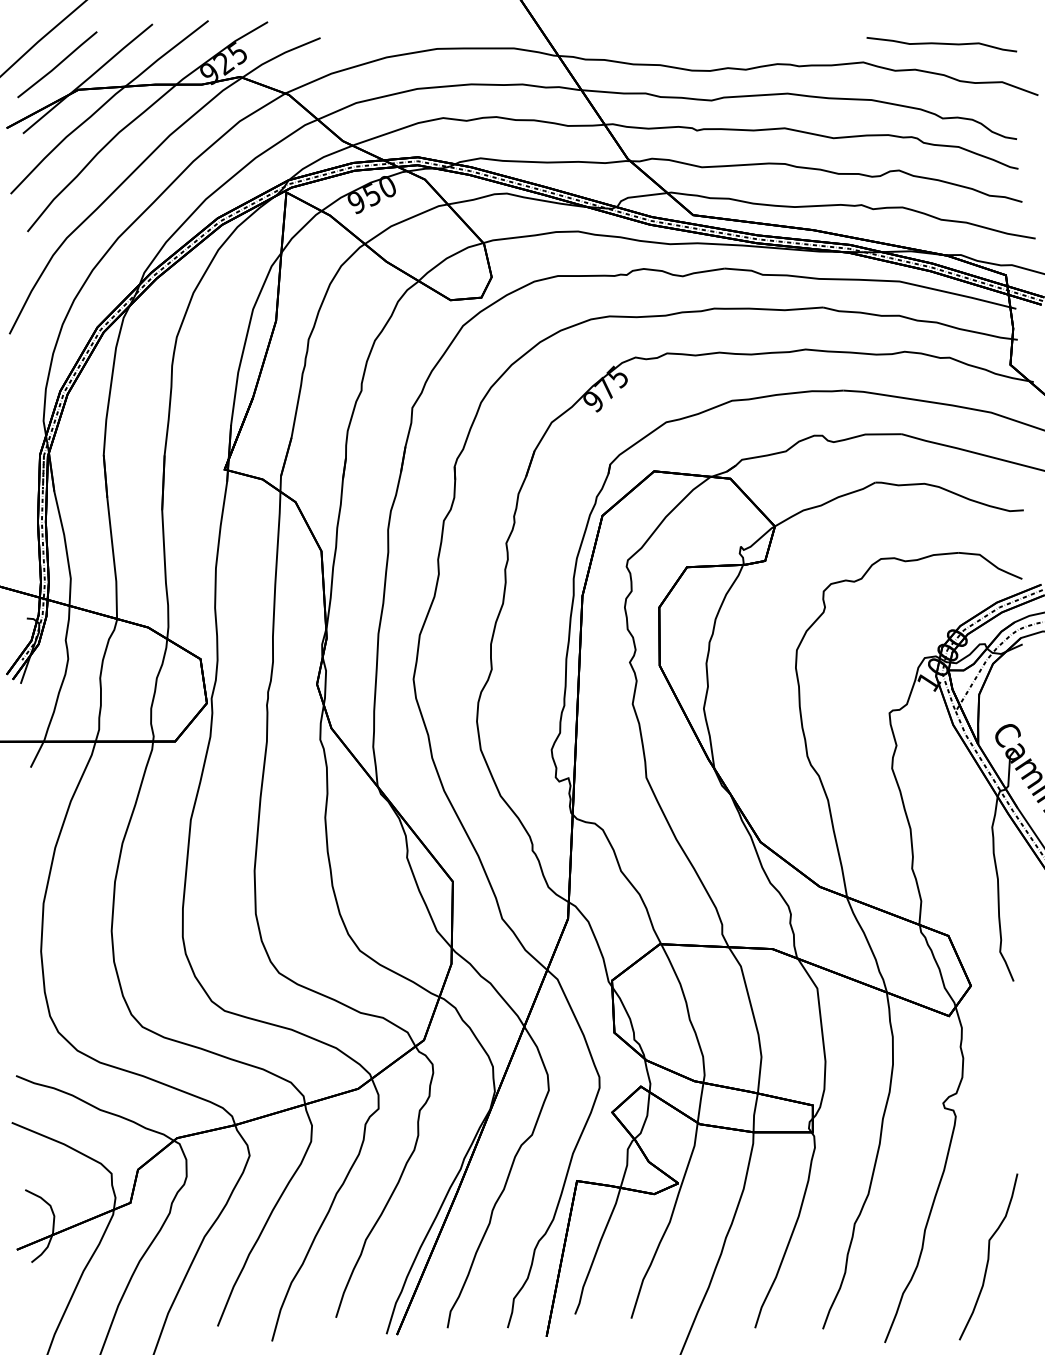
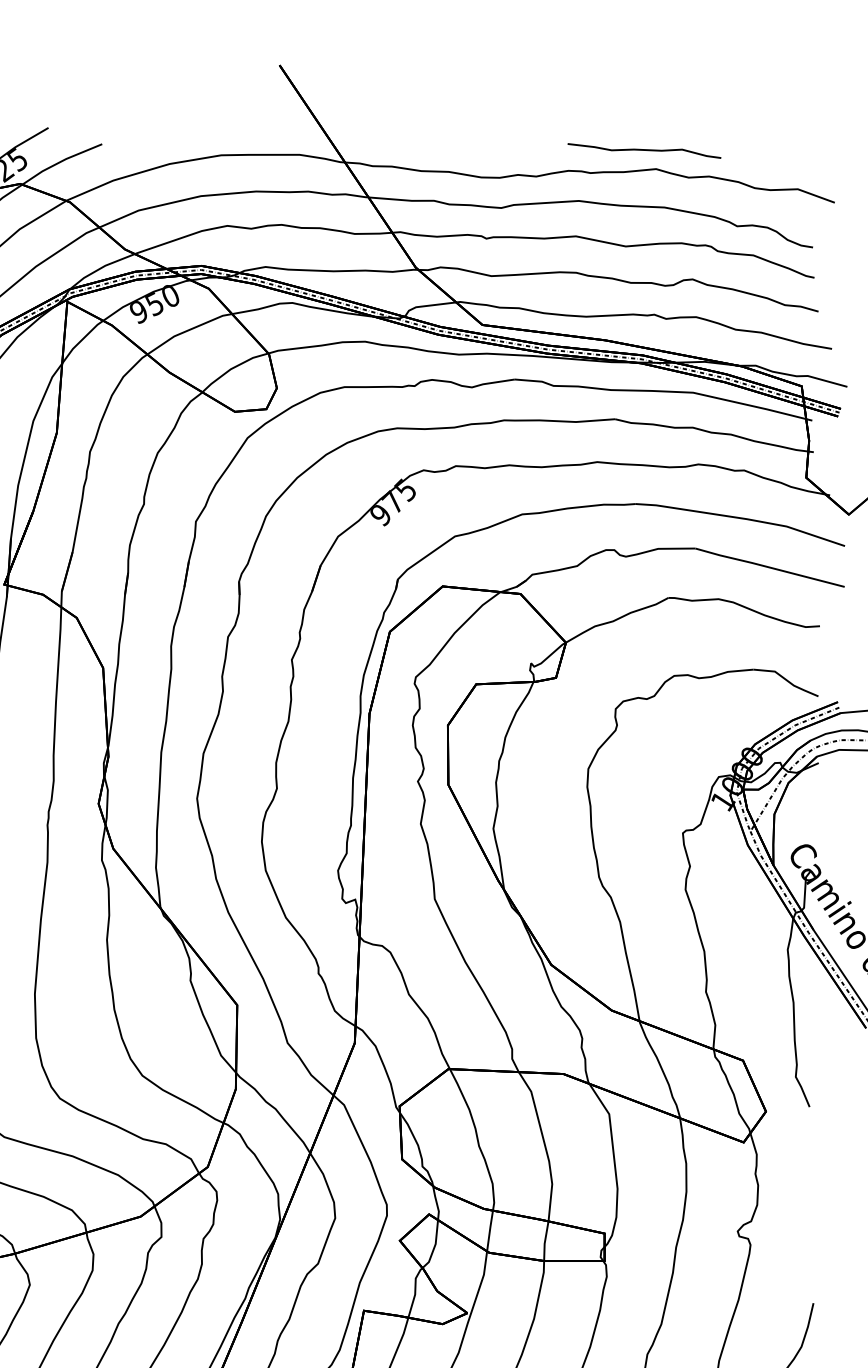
curve: (941, 44) -> (644, 150), moved

